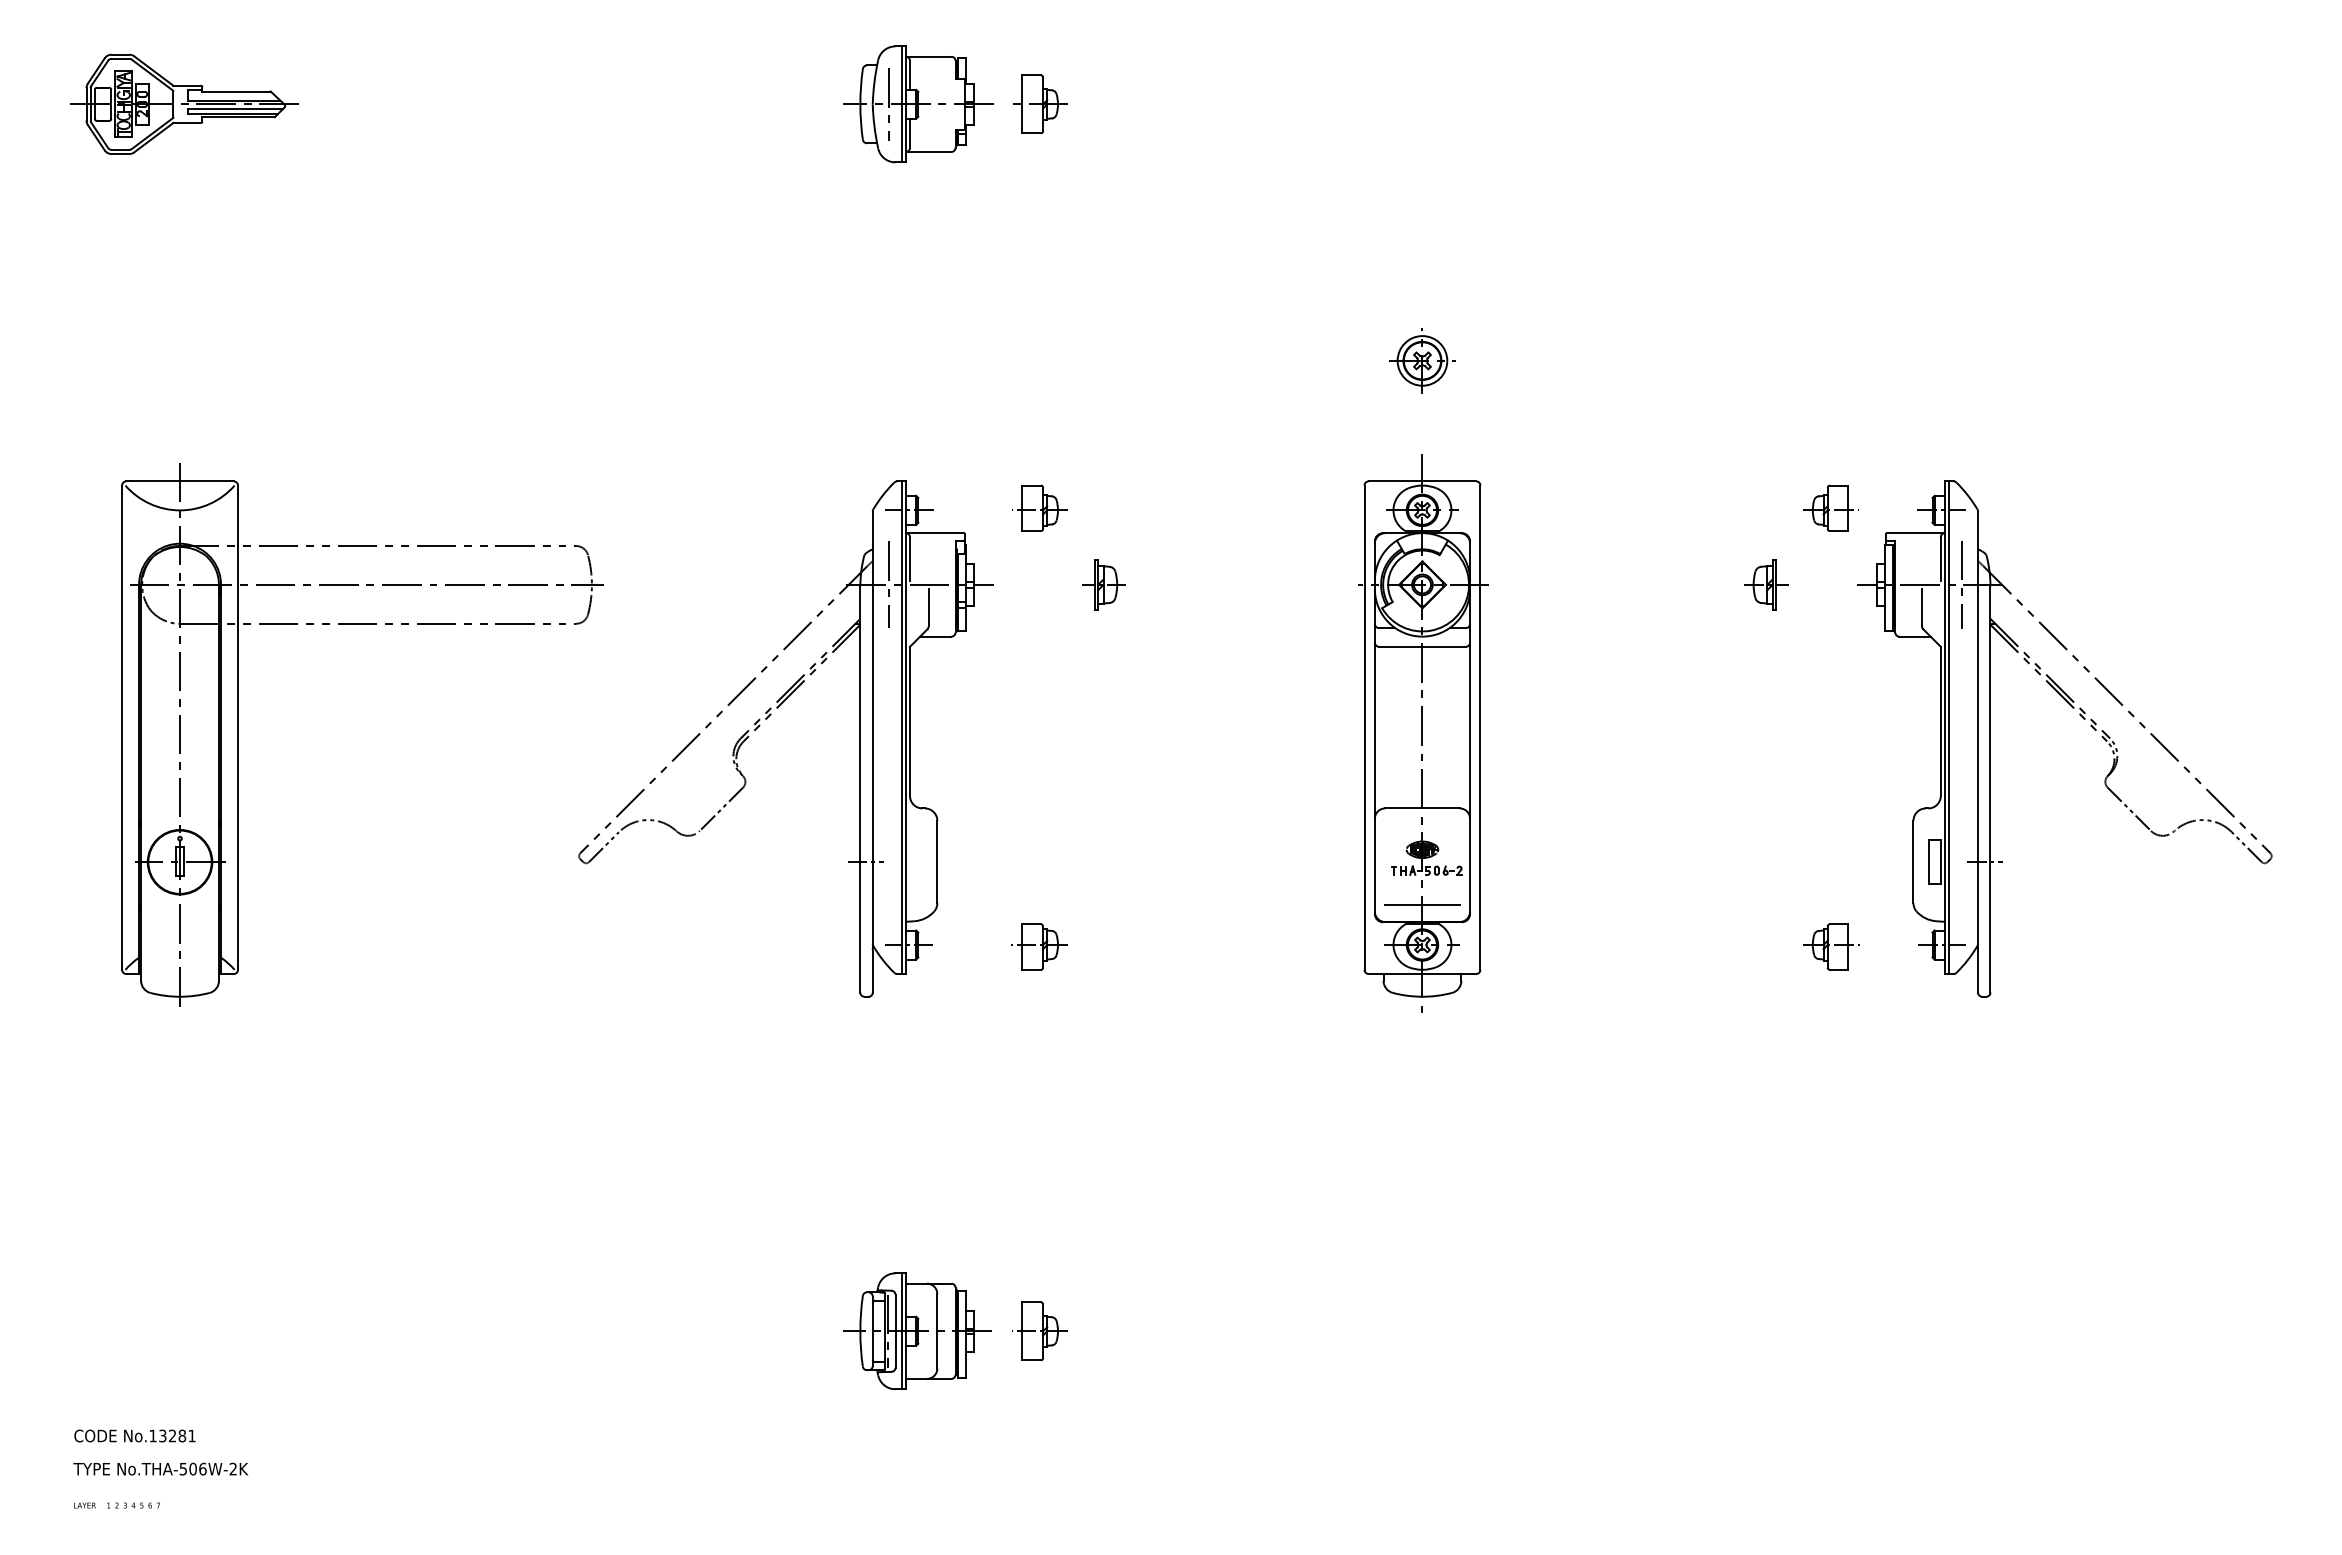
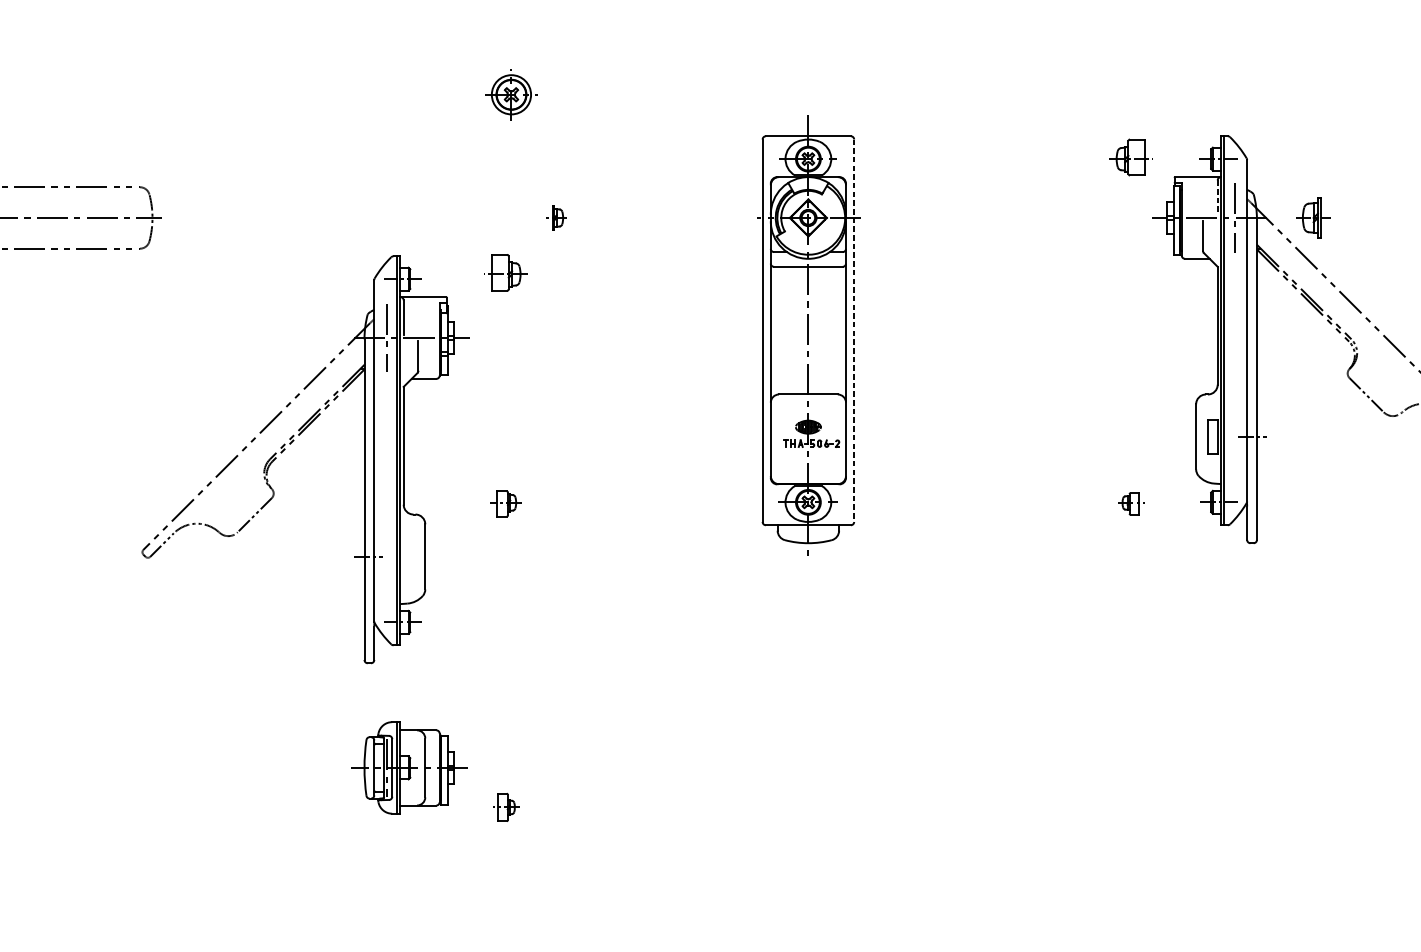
part: (1422, 360) -> (511, 94), moved
part: (1039, 507) -> (505, 272), moved
line: (1940, 559) -> (1217, 197), solid -> dashed
part: (1103, 584) -> (556, 217), size x0.6
part: (1766, 584) -> (1313, 217), moved
part: (766, 719) -> (290, 444), moved
line: (1480, 728) -> (854, 331), solid -> dashed
line: (1422, 904) -> (808, 470), removed
part: (1039, 946) -> (505, 503), size x0.7
part: (1831, 946) -> (1131, 503), size x0.6
part: (917, 1331) -> (409, 768), moved
part: (1039, 1331) -> (505, 807), size x0.6

